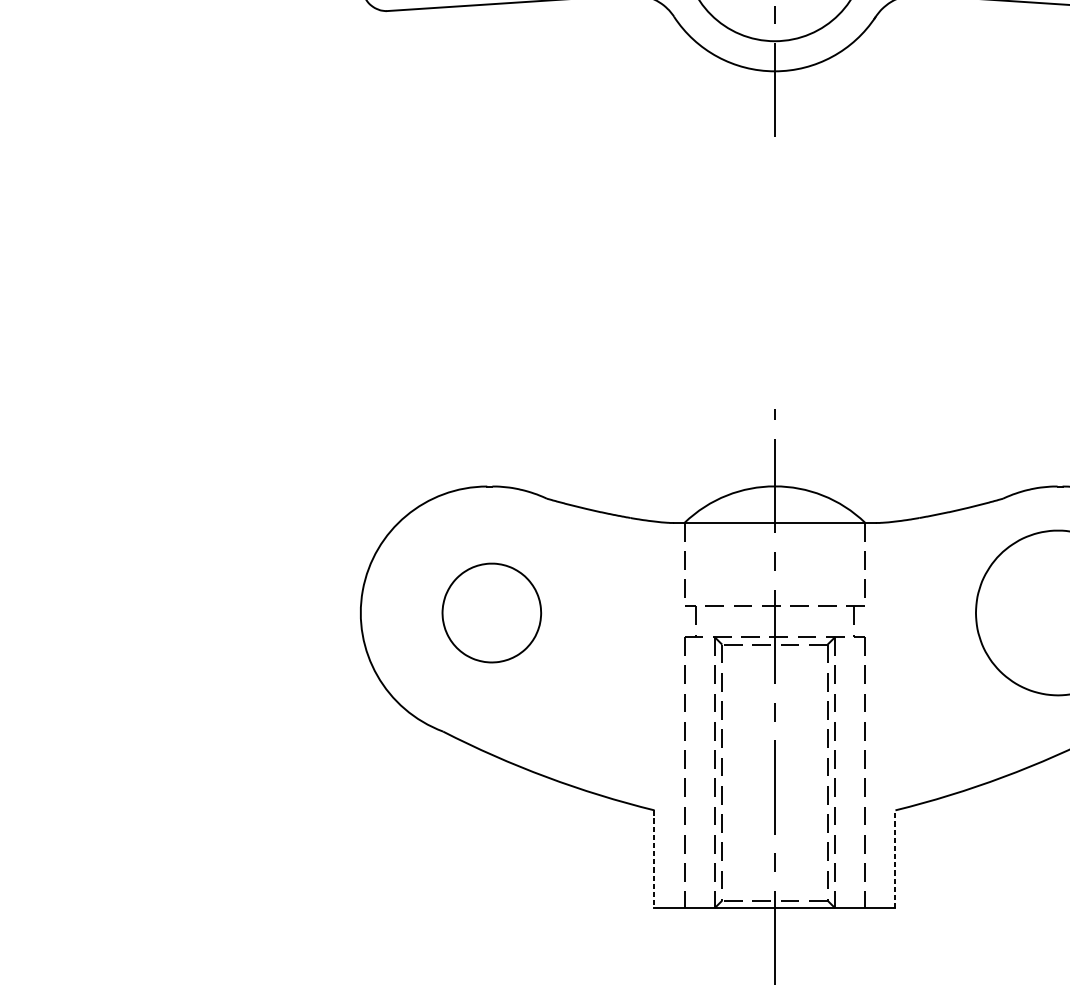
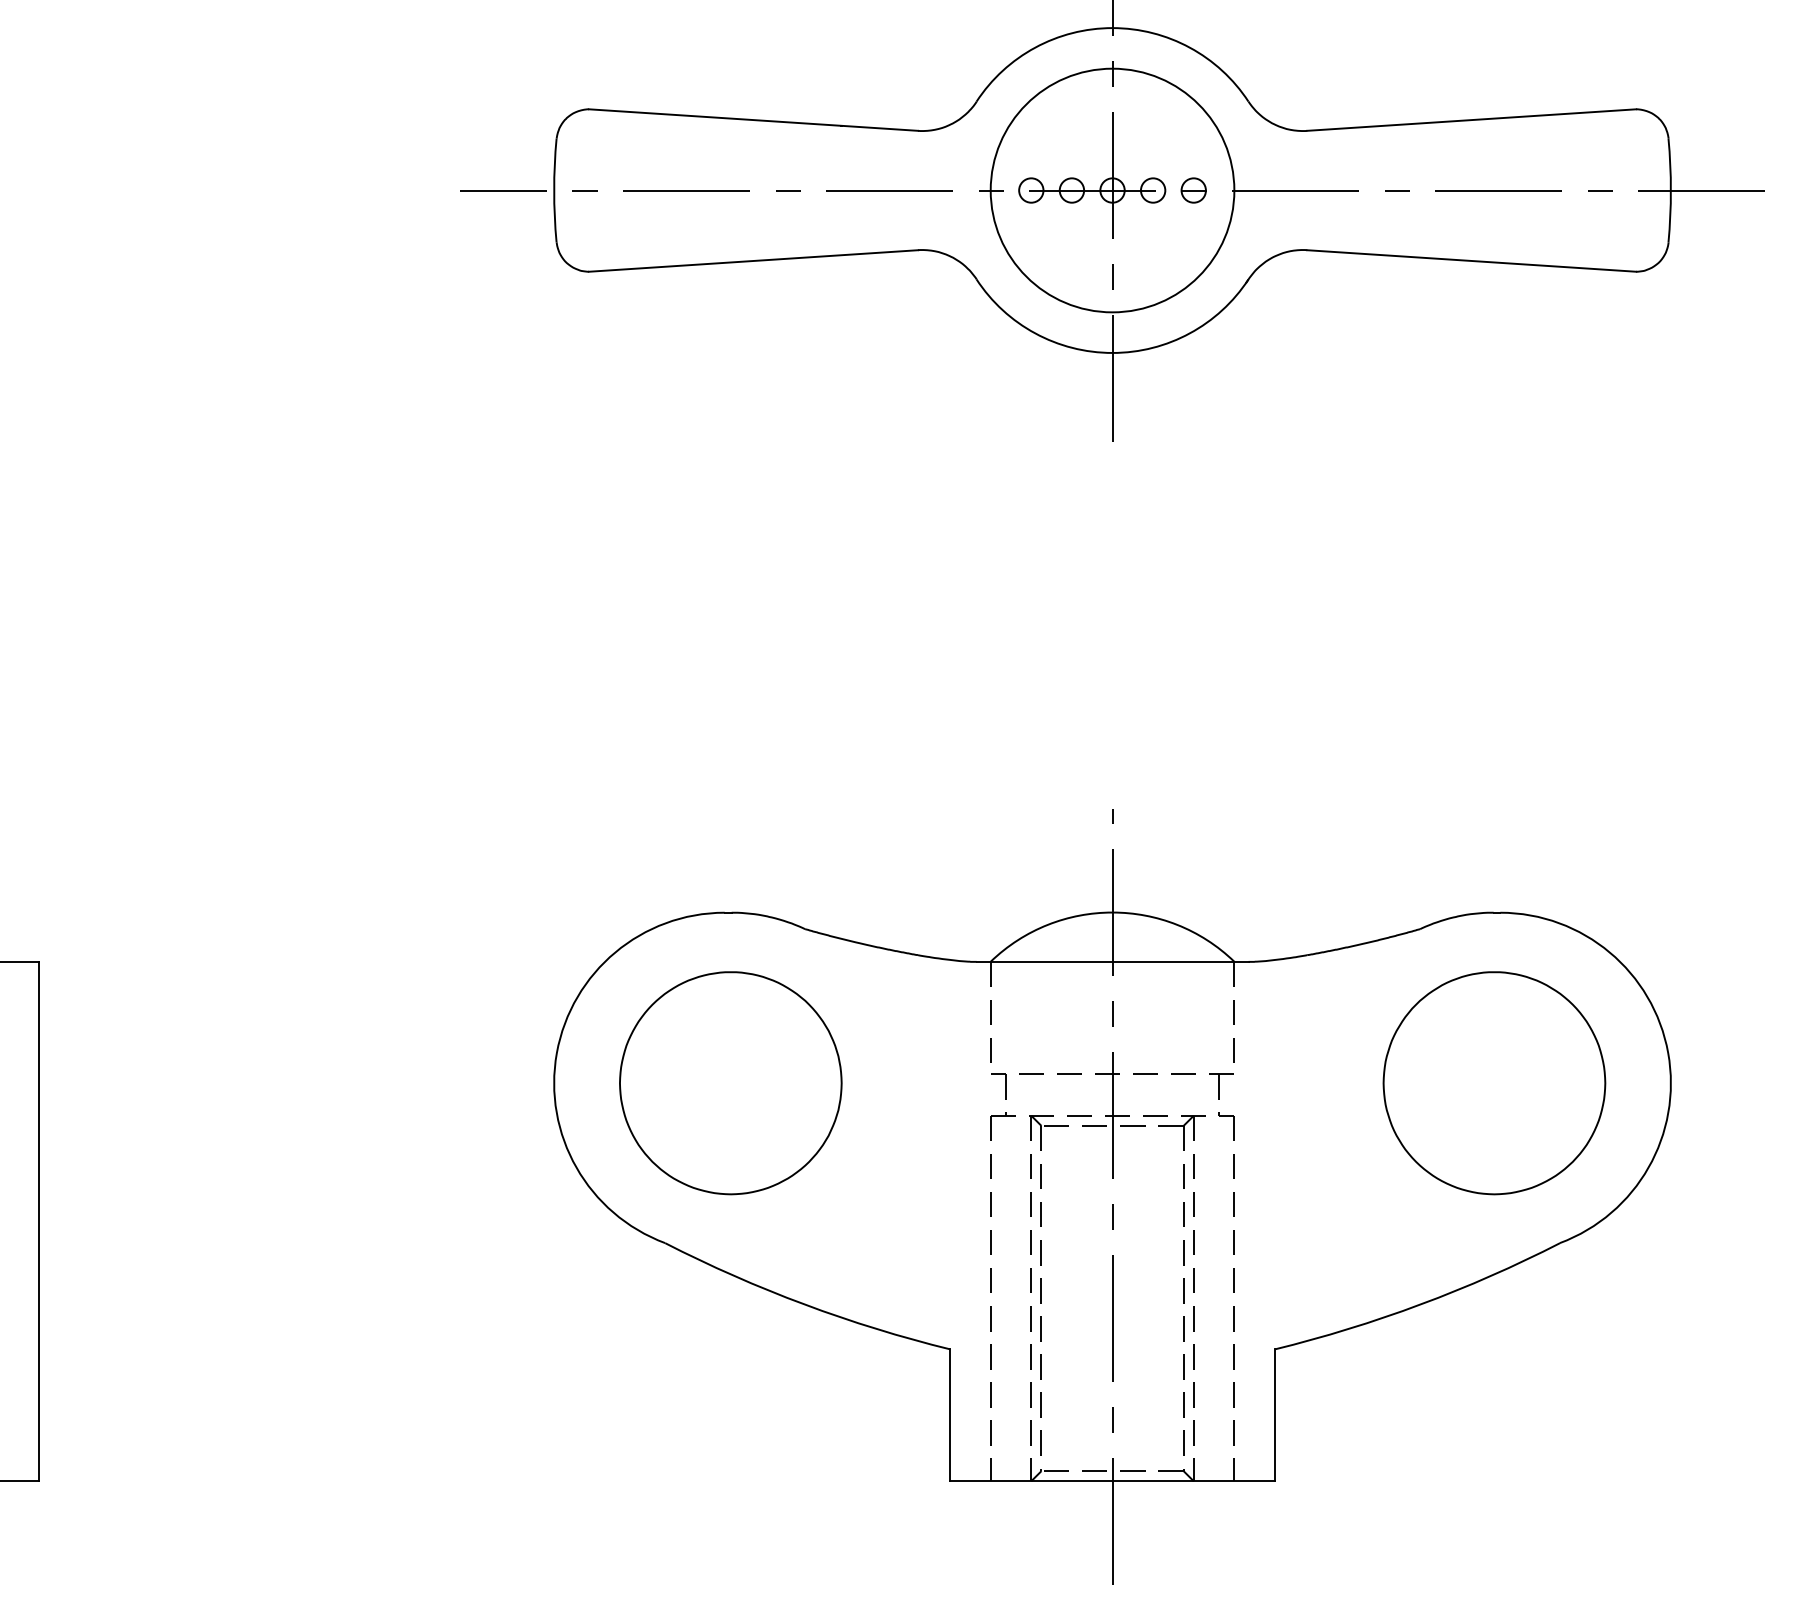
part: (491, 613) -> (730, 1083), size x1.67
line: (654, 859) -> (950, 1415), dashed -> solid
line: (895, 859) -> (1274, 1415), dashed -> solid

